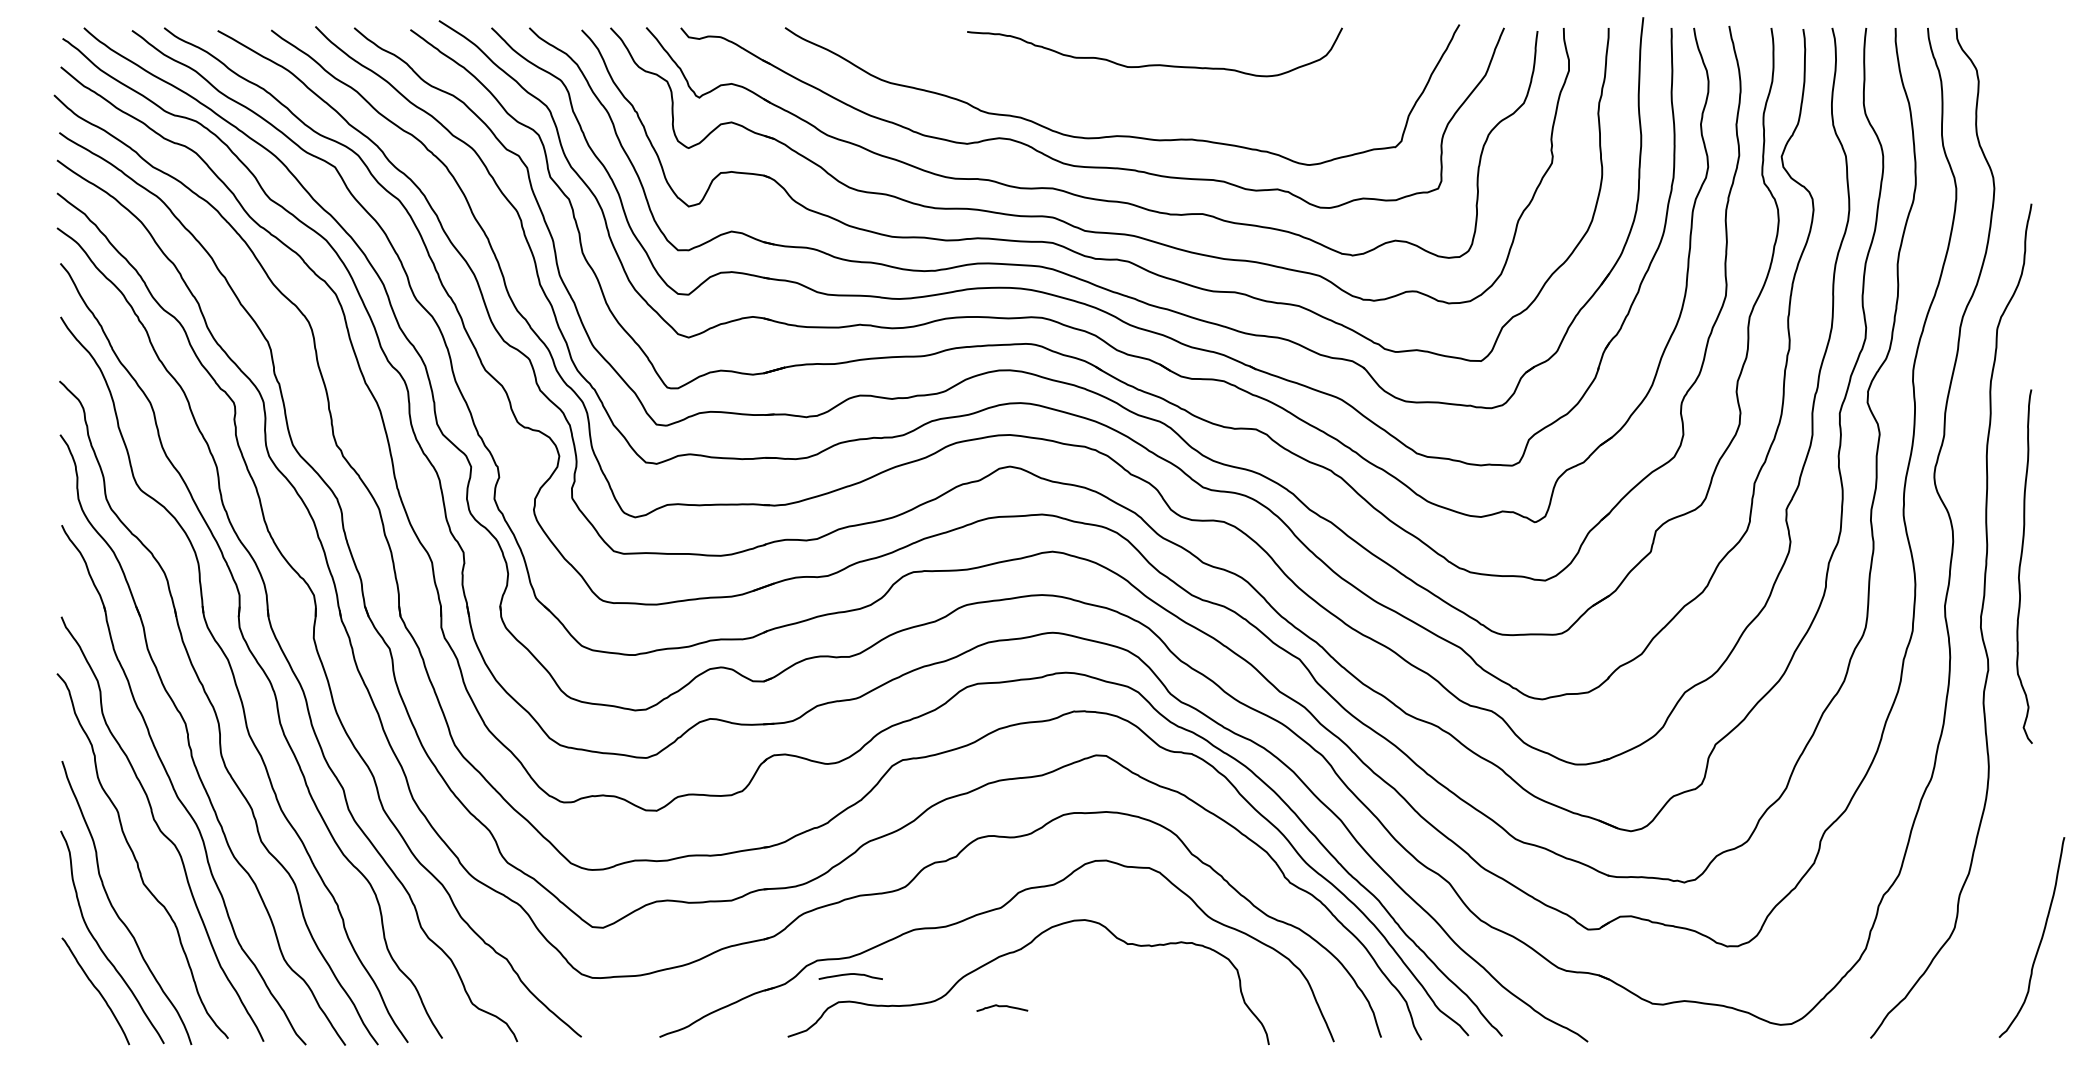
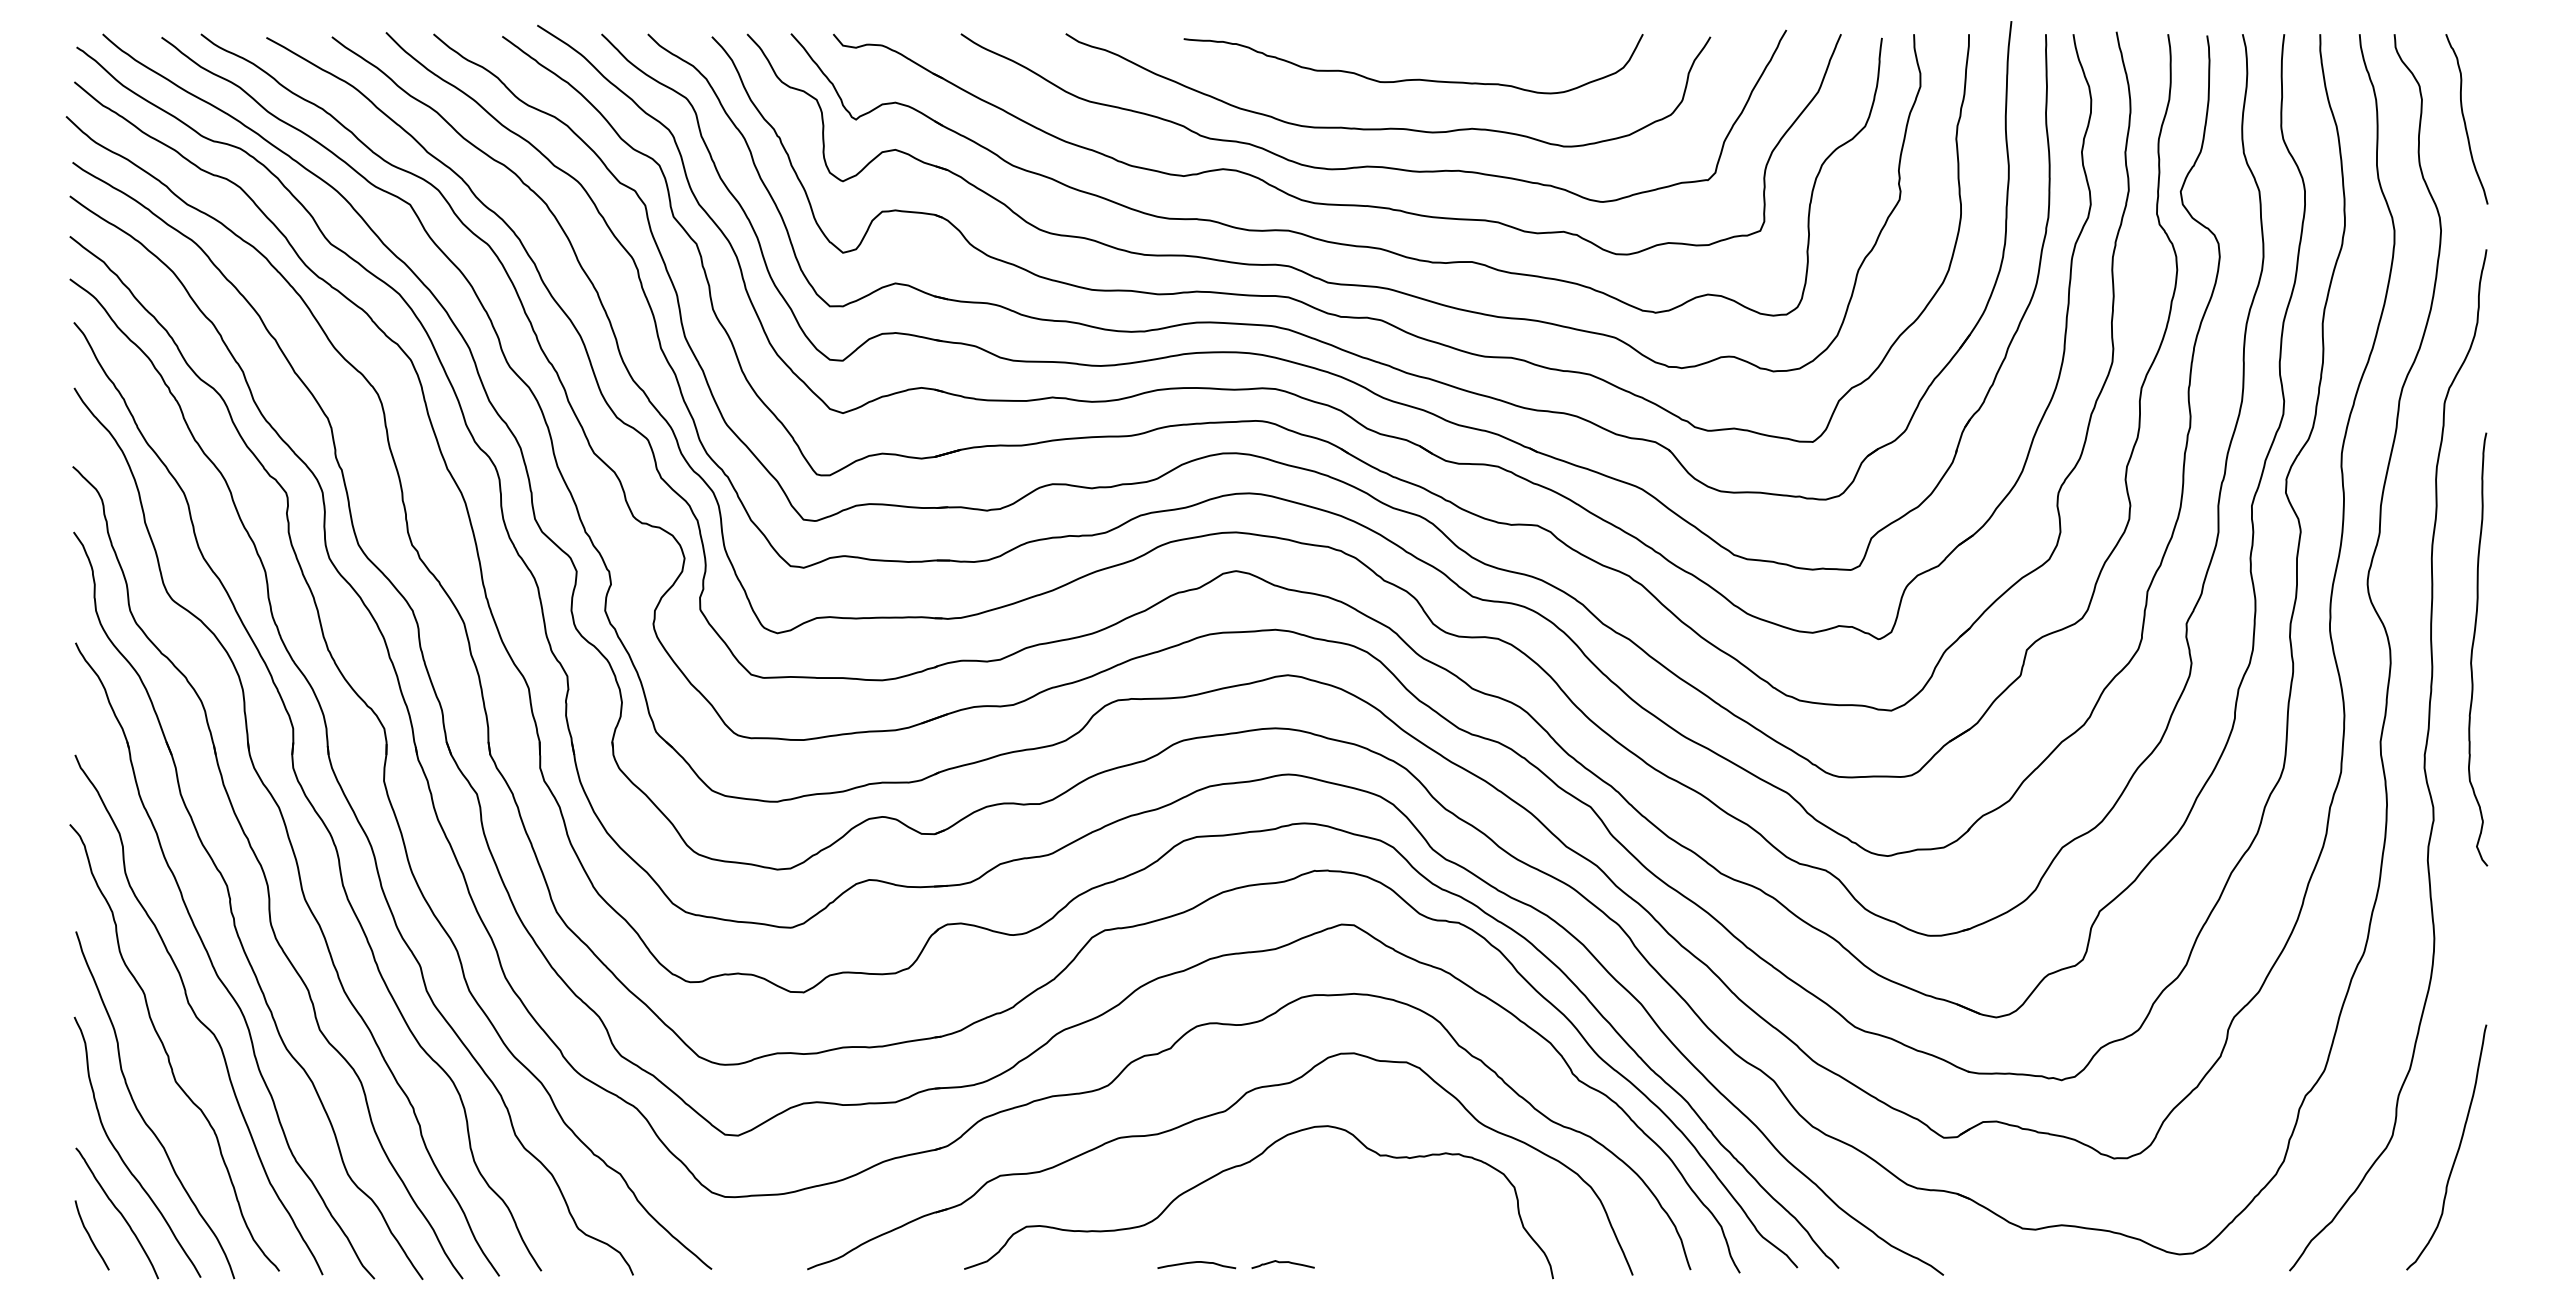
curve: (2014, 97) -> (2465, 119), added
curve: (1134, 104) -> (1388, 127), added
curve: (2020, 566) -> (2473, 649), moved
curve: (2040, 939) -> (2457, 1149), moved
curve: (849, 975) -> (1195, 1263), moved
curve: (1002, 1007) -> (1283, 1263), moved
curve: (73, 1009) -> (89, 1235), added

